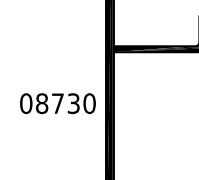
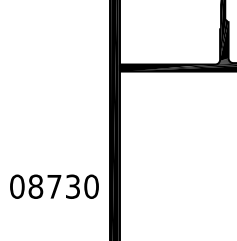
text: (57, 103) -> (54, 186), moved

